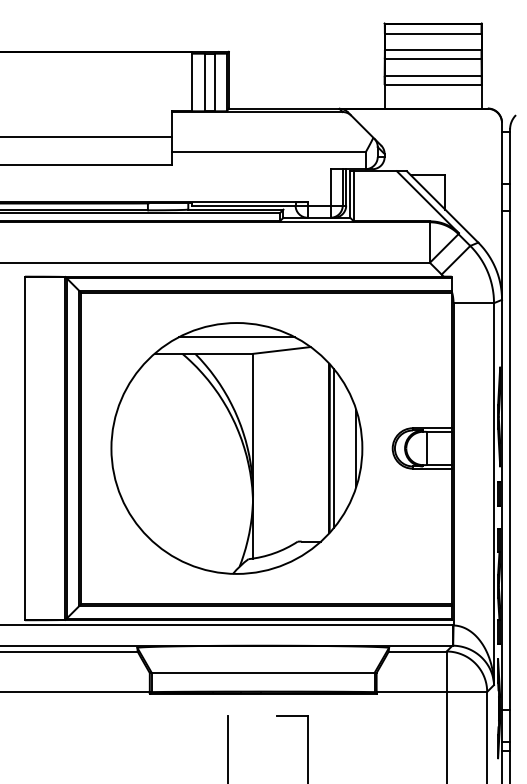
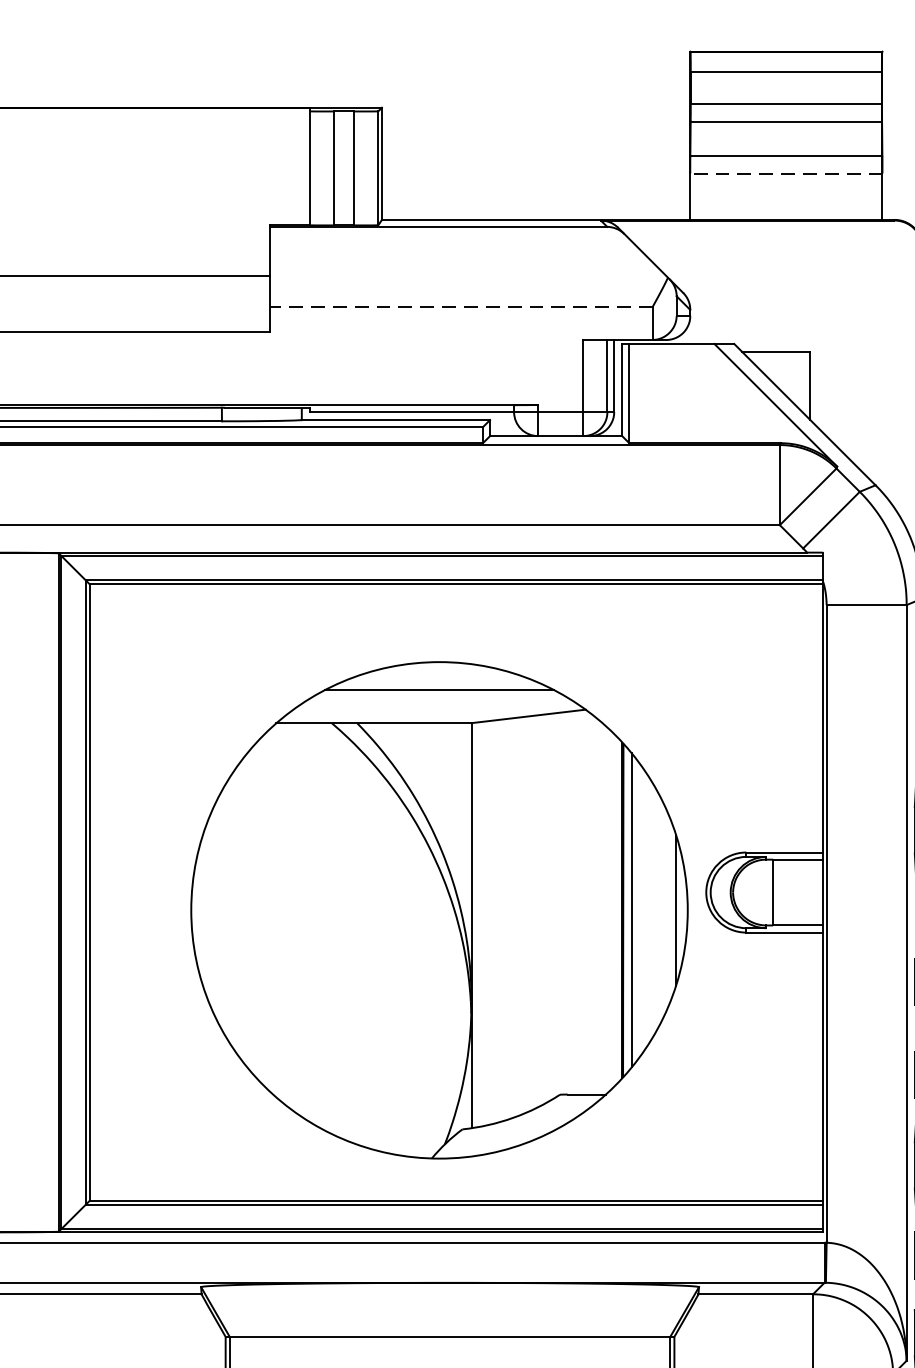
line: (433, 85) -> (786, 174), solid -> dashed
line: (268, 152) -> (460, 306), solid -> dashed
part: (236, 448) -> (438, 910), moved

